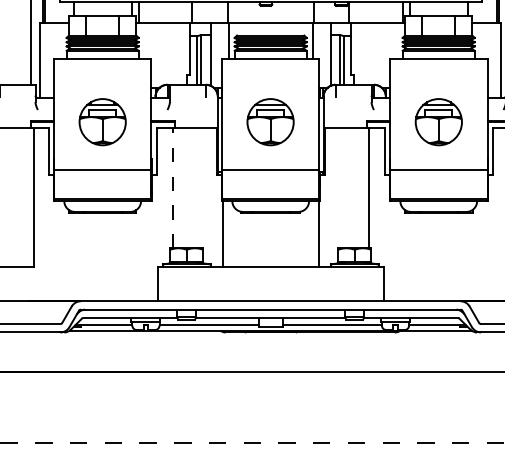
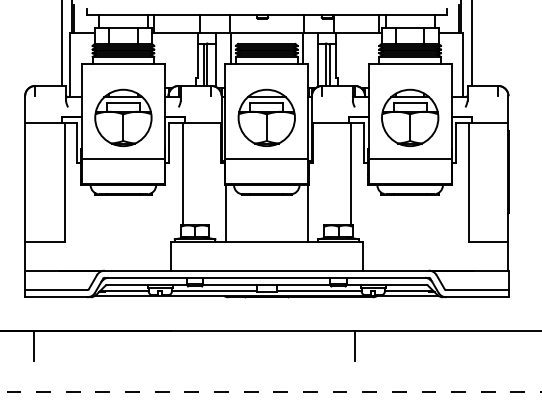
part: (102, 121) -> (123, 117), size x1.43
part: (270, 121) -> (266, 117), size x1.43
part: (439, 121) -> (410, 117), size x1.43
line: (173, 187) -> (183, 173), dashed -> solid
line: (374, 388) -> (355, 345), added

